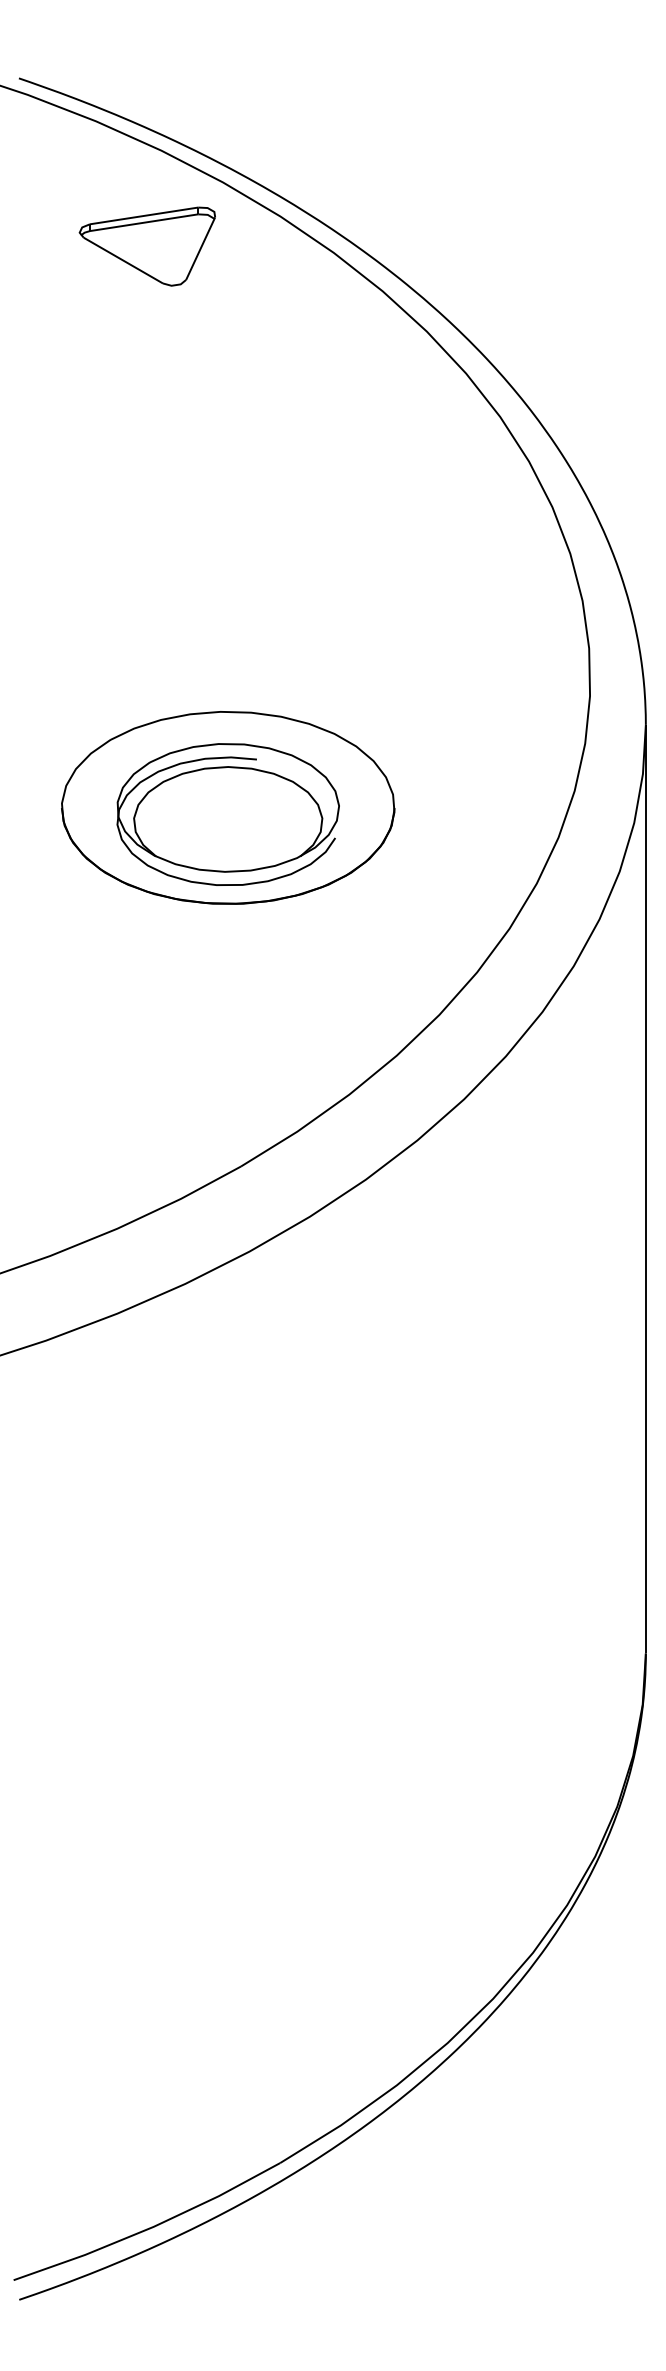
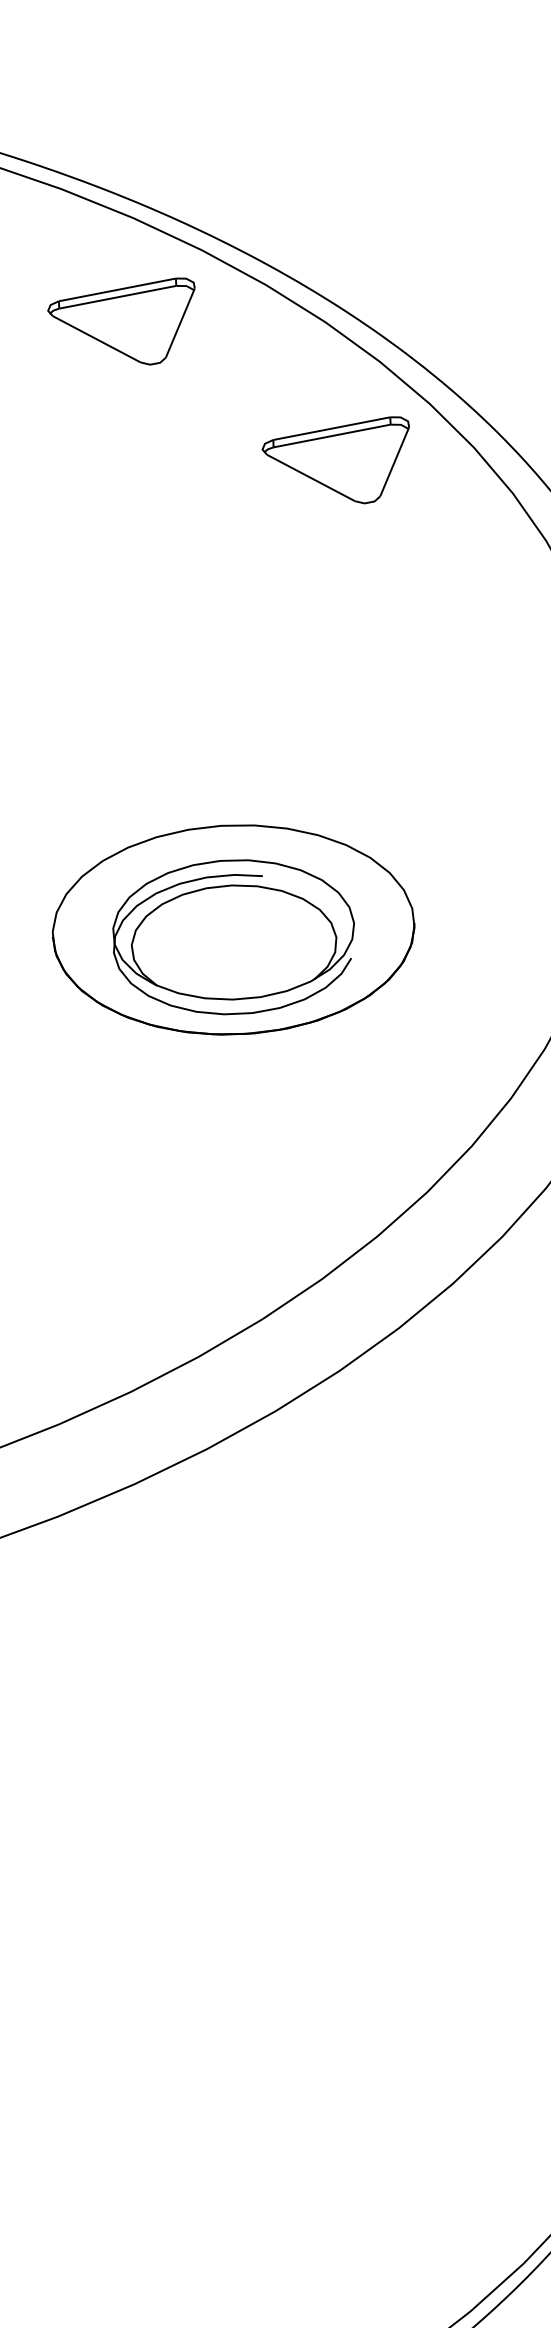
part: (338, 381) -> (335, 461), added

